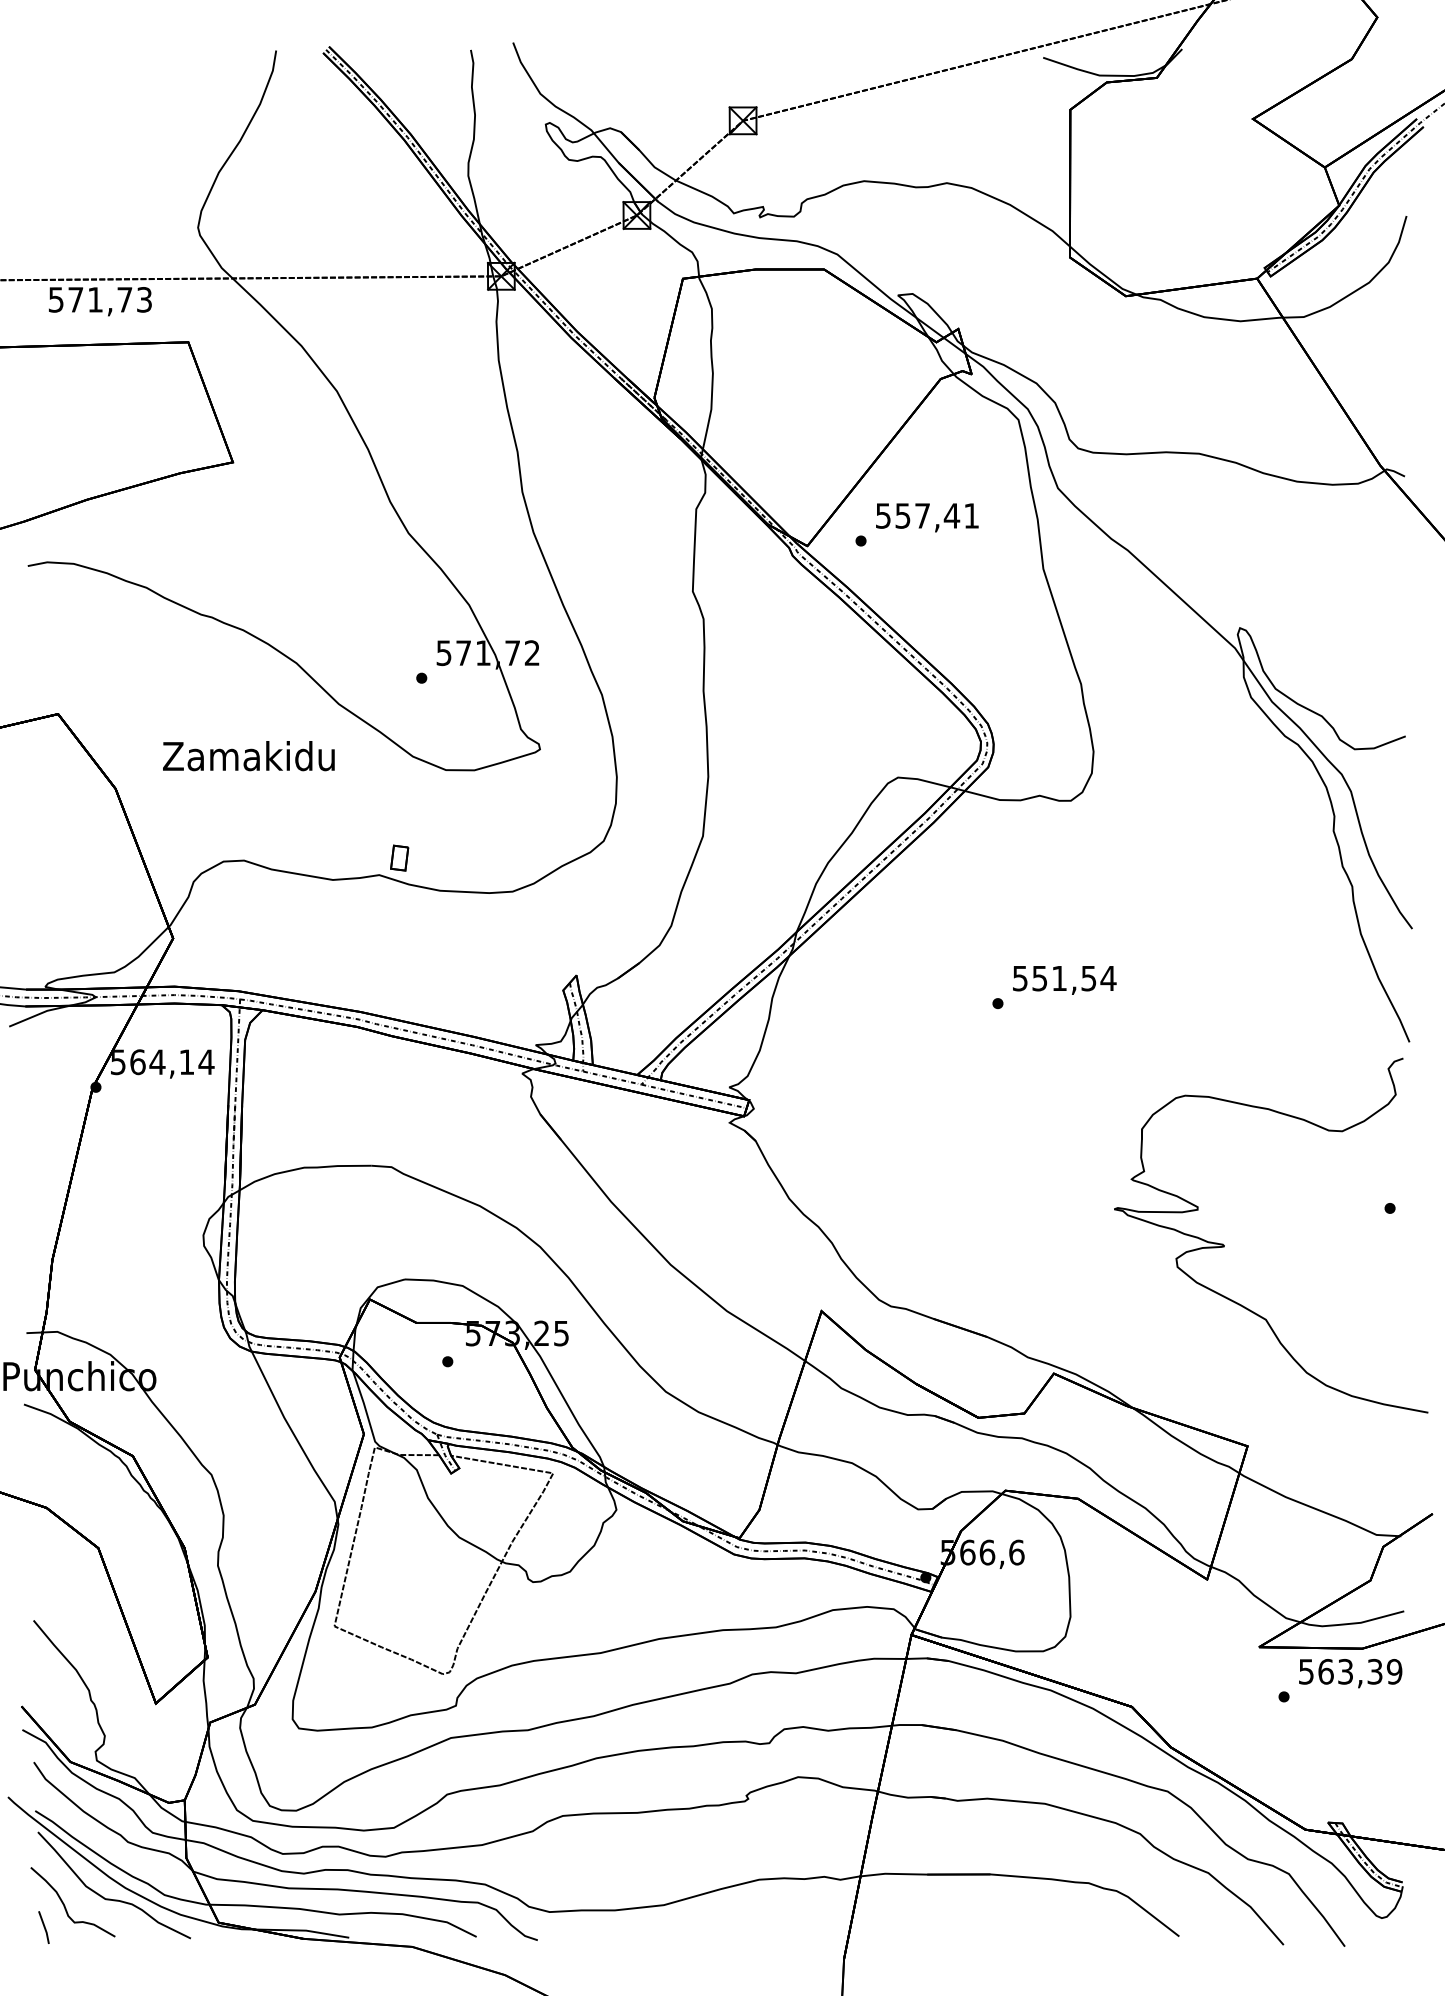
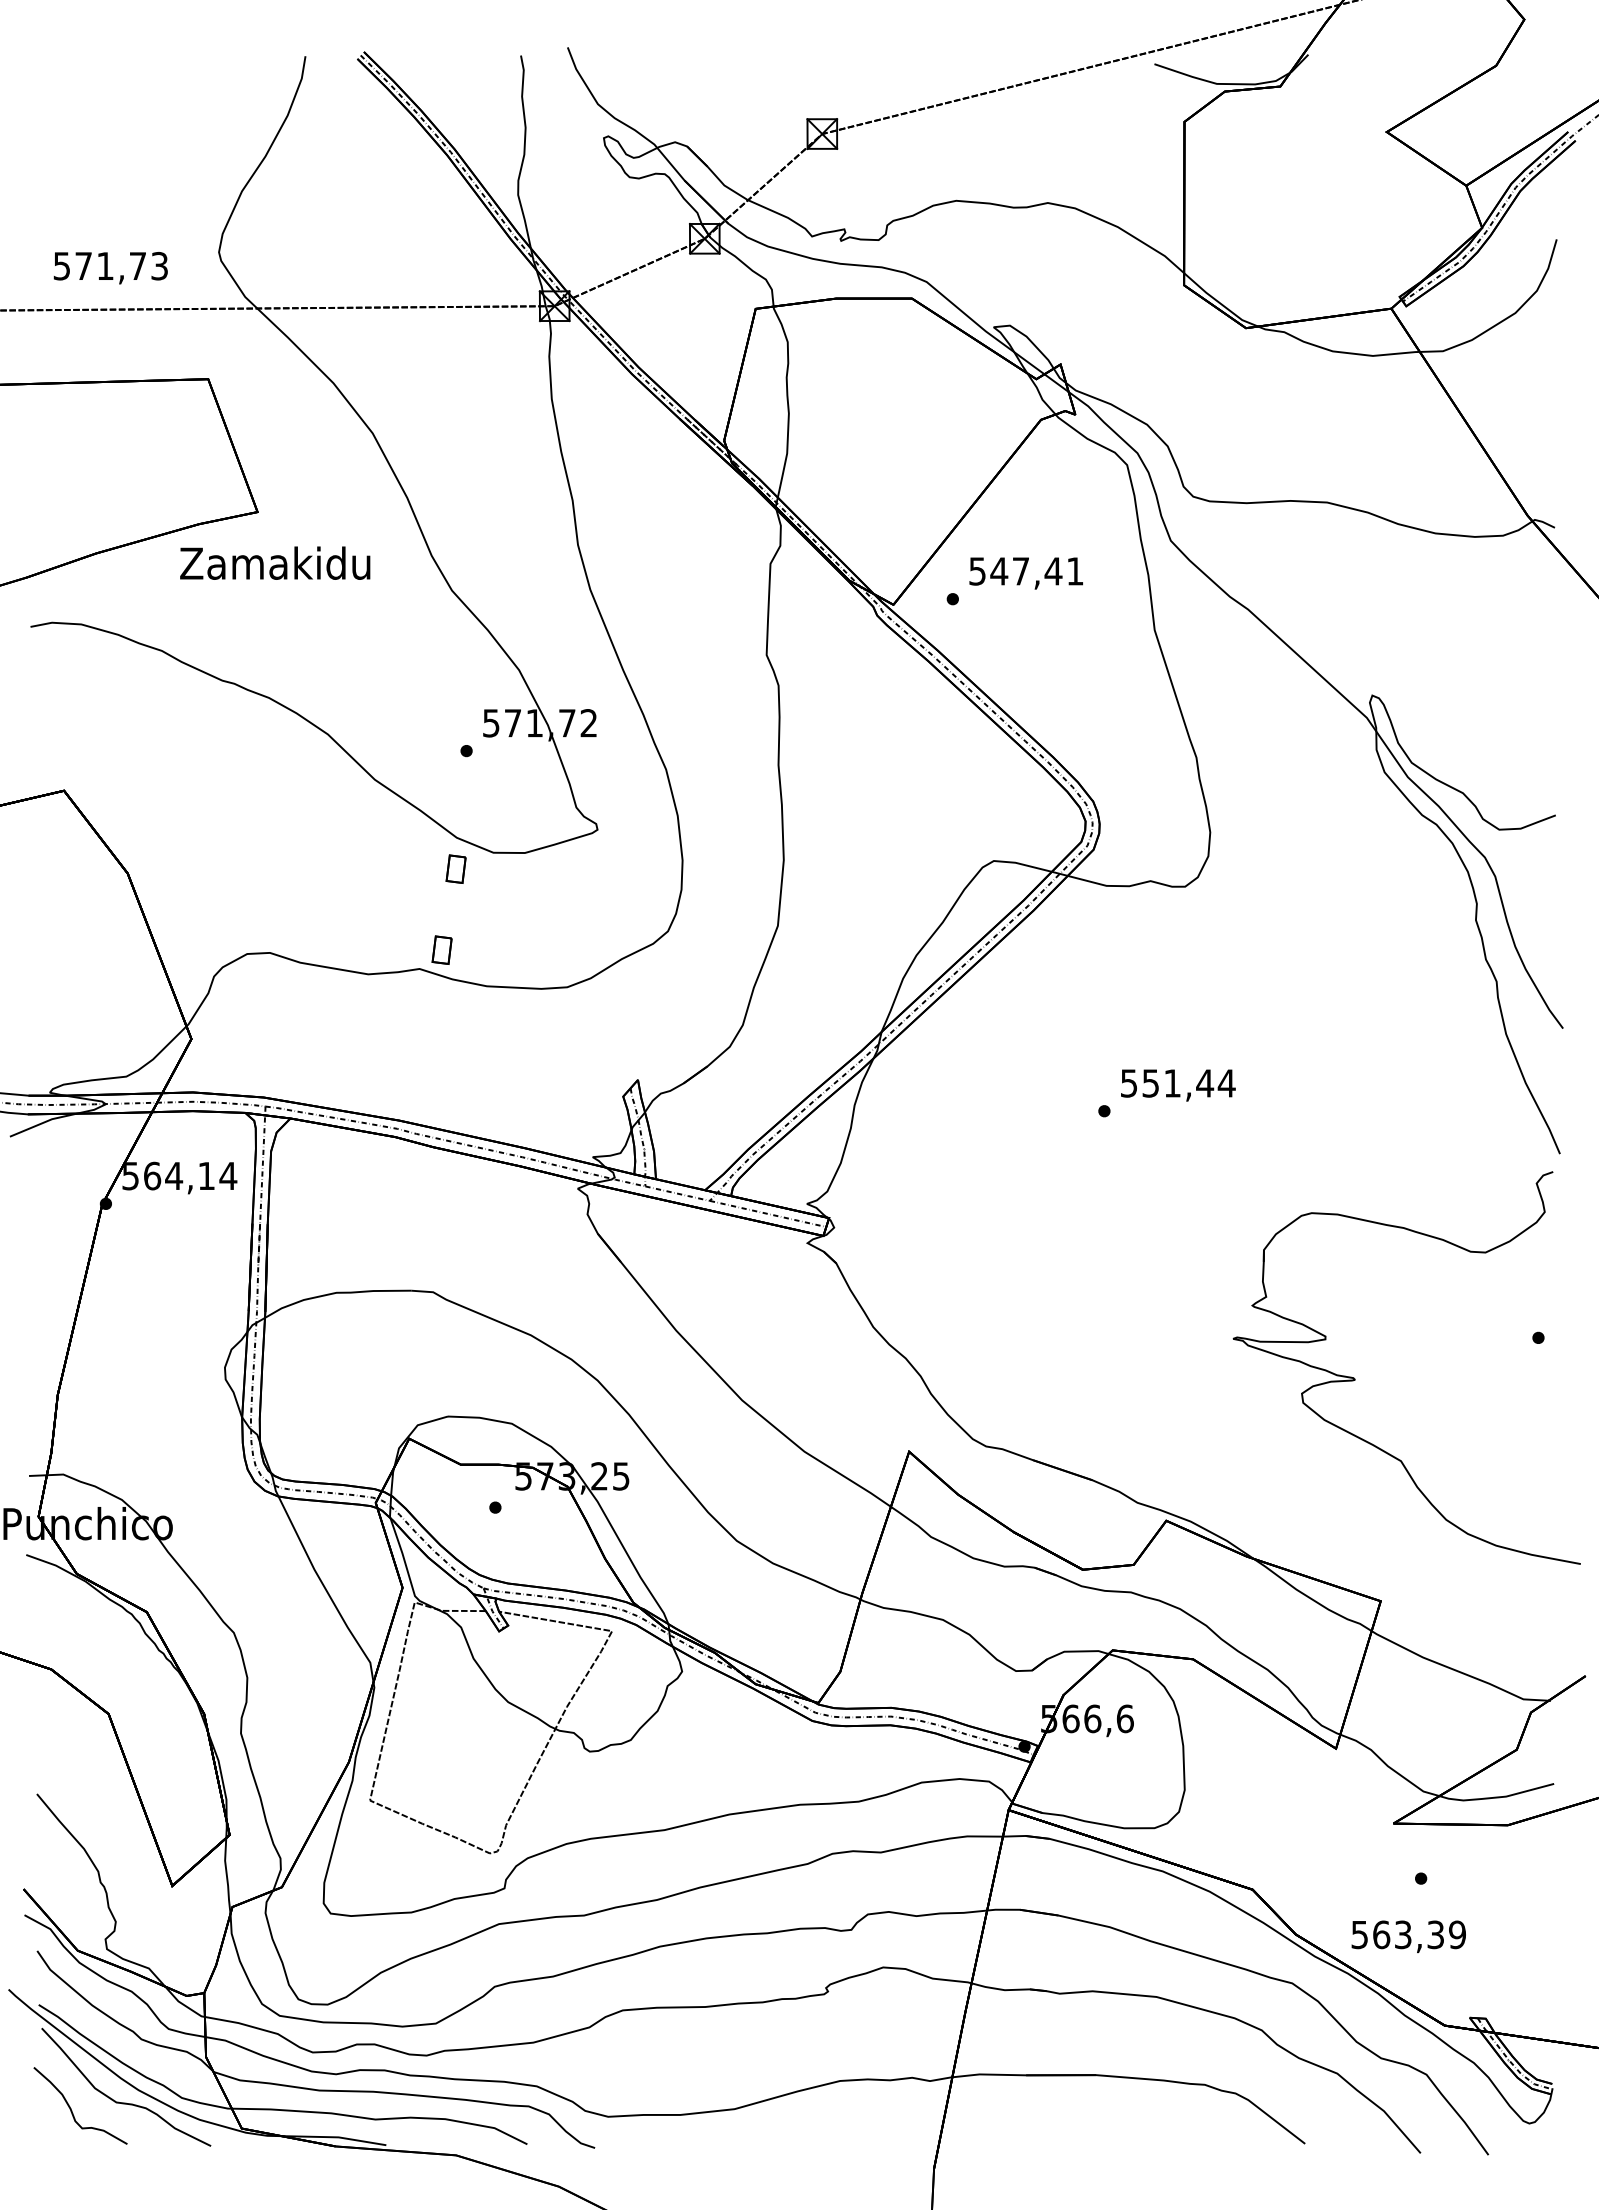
text: (100, 301) -> (110, 268), moved
text: (903, 516) -> (999, 571), 557,41 -> 547,41
text: (249, 755) -> (275, 562), moved
part: (411, 784) -> (455, 868), added
text: (1089, 978) -> (1205, 1083), 551,54 -> 551,44
text: (1350, 1673) -> (1408, 1936), moved
line: (44, 1927) -> (48, 2133), removed

